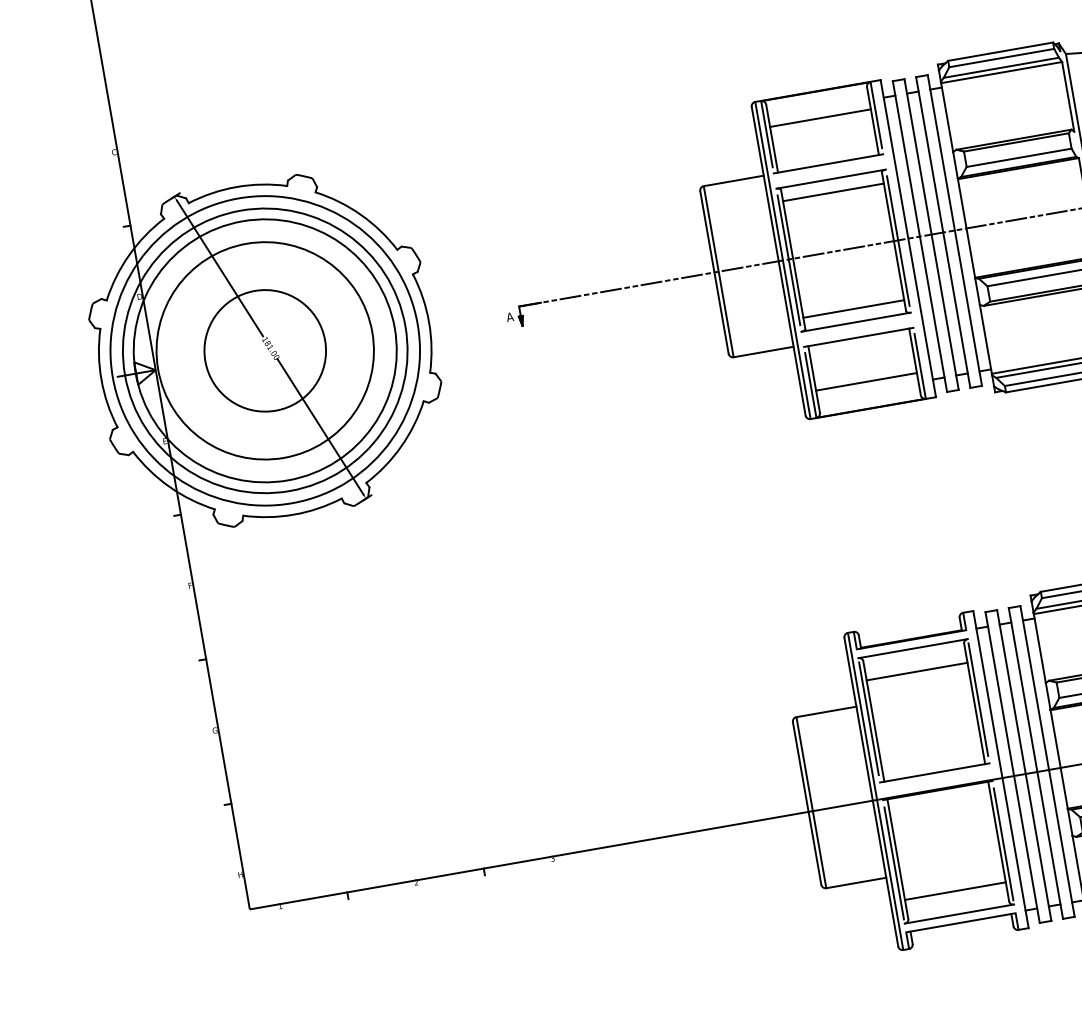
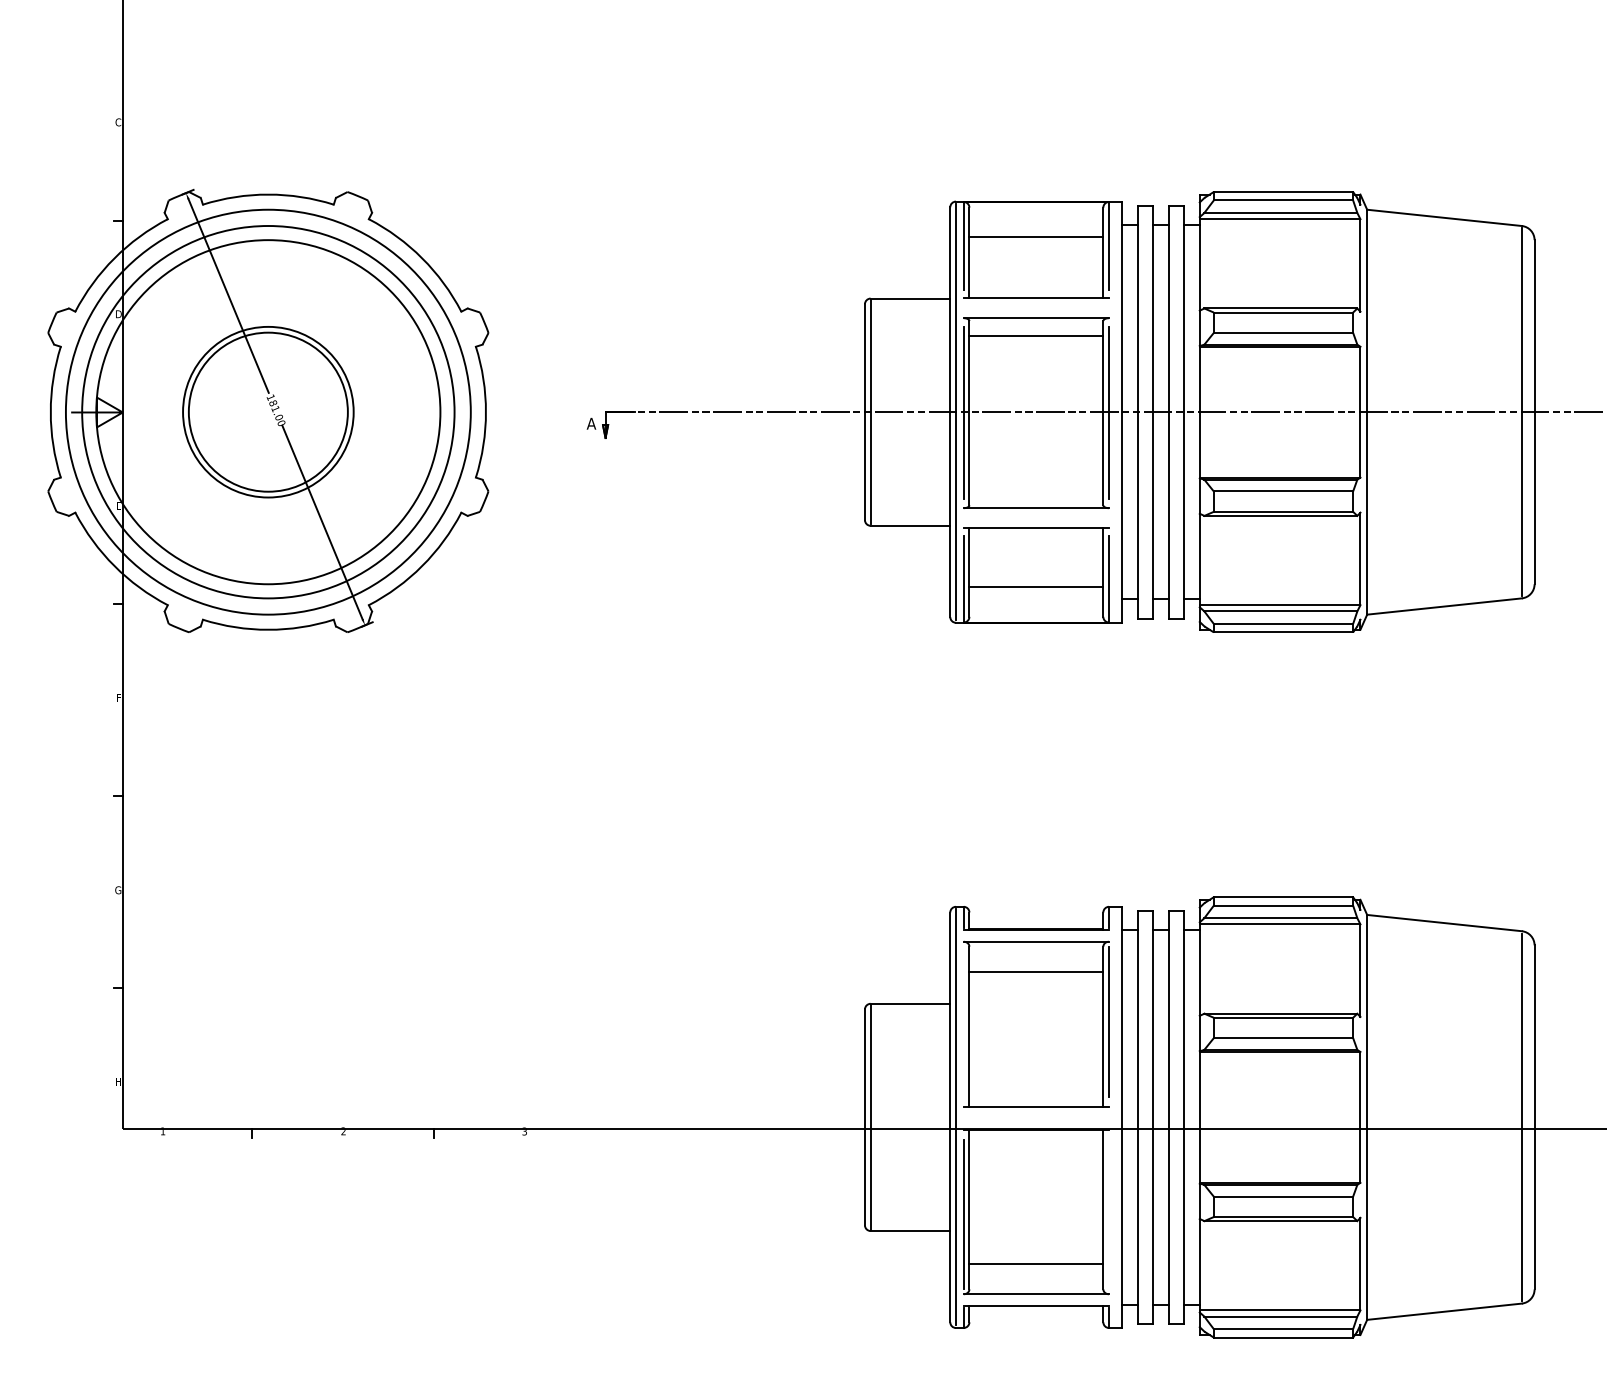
line: (853, 308) -> (1036, 490), removed
circle: (265, 351) -> (268, 412), size x0.6
line: (868, 718) -> (963, 1021), removed
line: (1003, 844) -> (1109, 1214), removed

